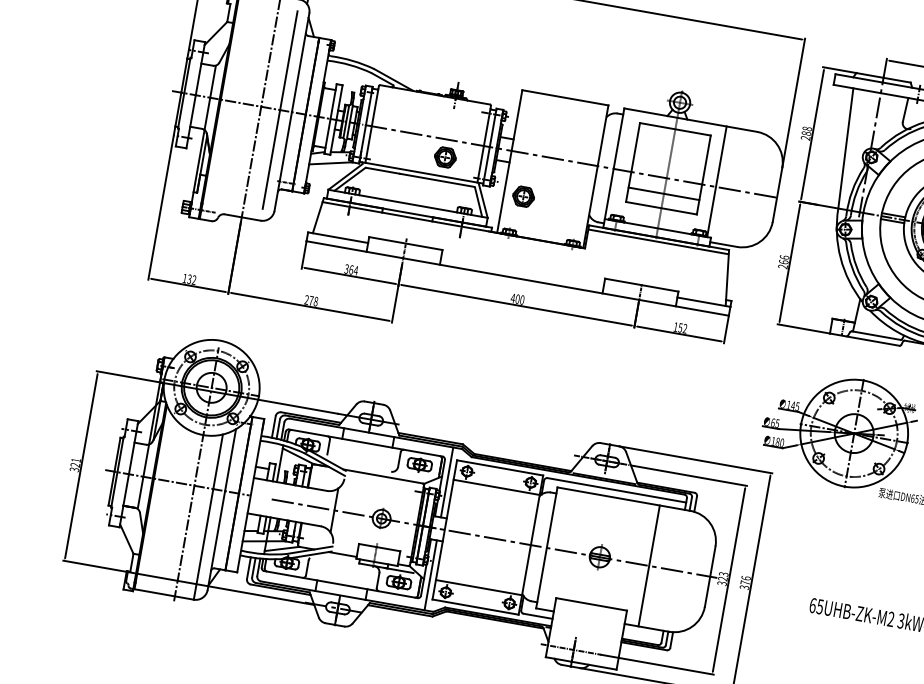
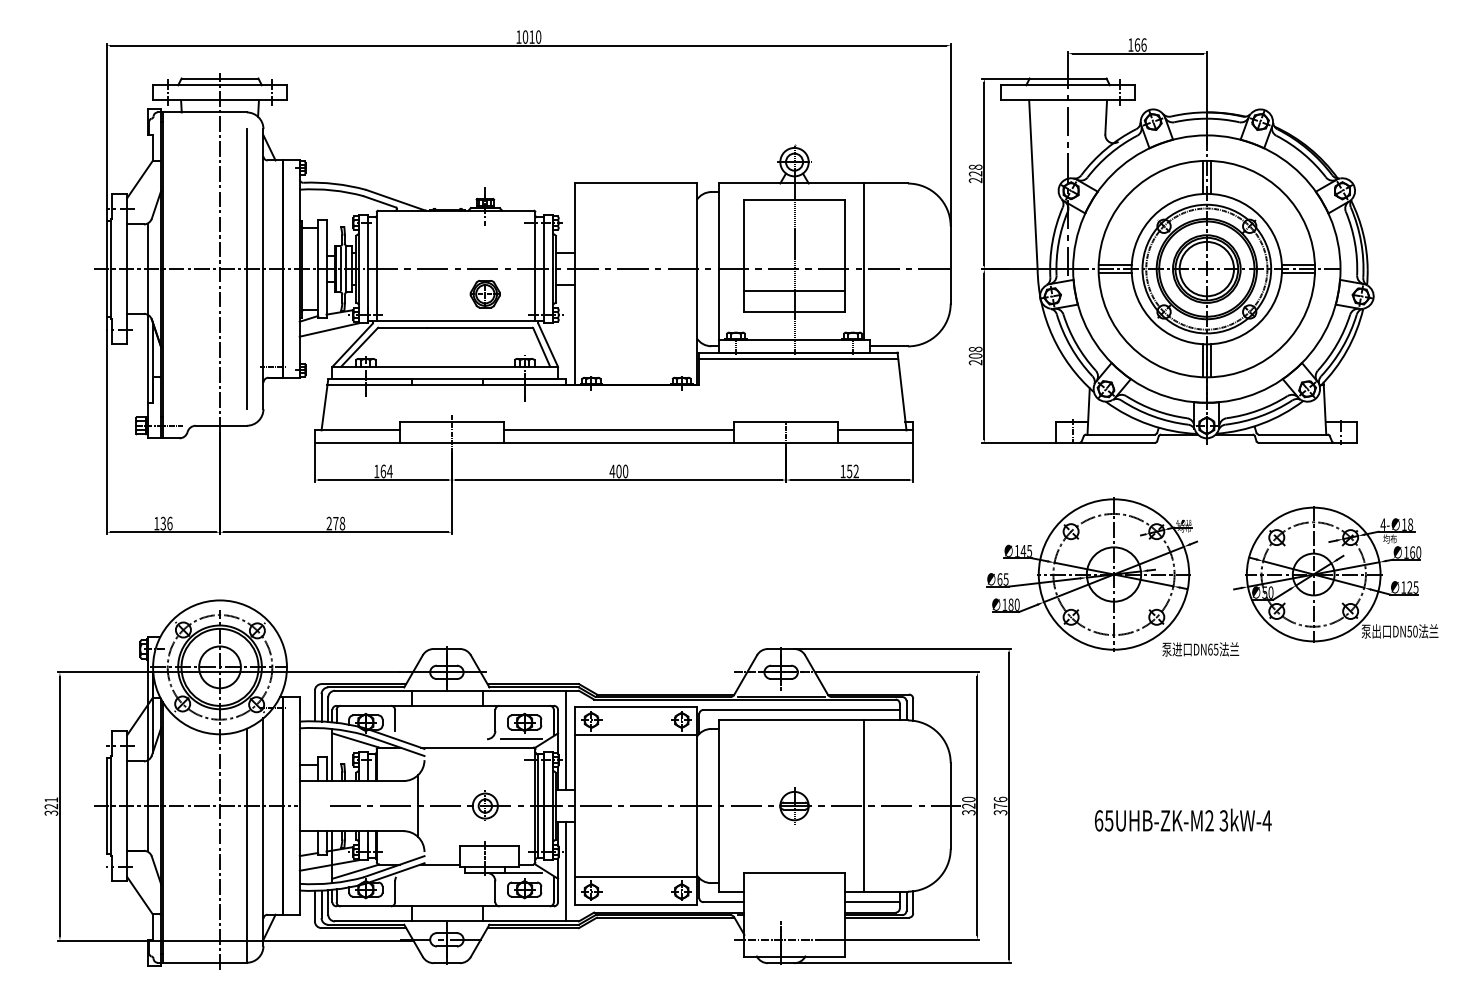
text: (806, 133) -> (975, 173), 288 -> 228
part: (522, 196) -> (601, 329), removed
text: (784, 259) -> (975, 352), 266 -> 208
text: (346, 269) -> (376, 471), 364 -> 164
line: (522, 270) -> (618, 430), added
text: (193, 280) -> (169, 523), 132 -> 136
line: (415, 476) -> (521, 739), added
text: (723, 574) -> (968, 799), 323 -> 320
line: (642, 634) -> (871, 902), added

